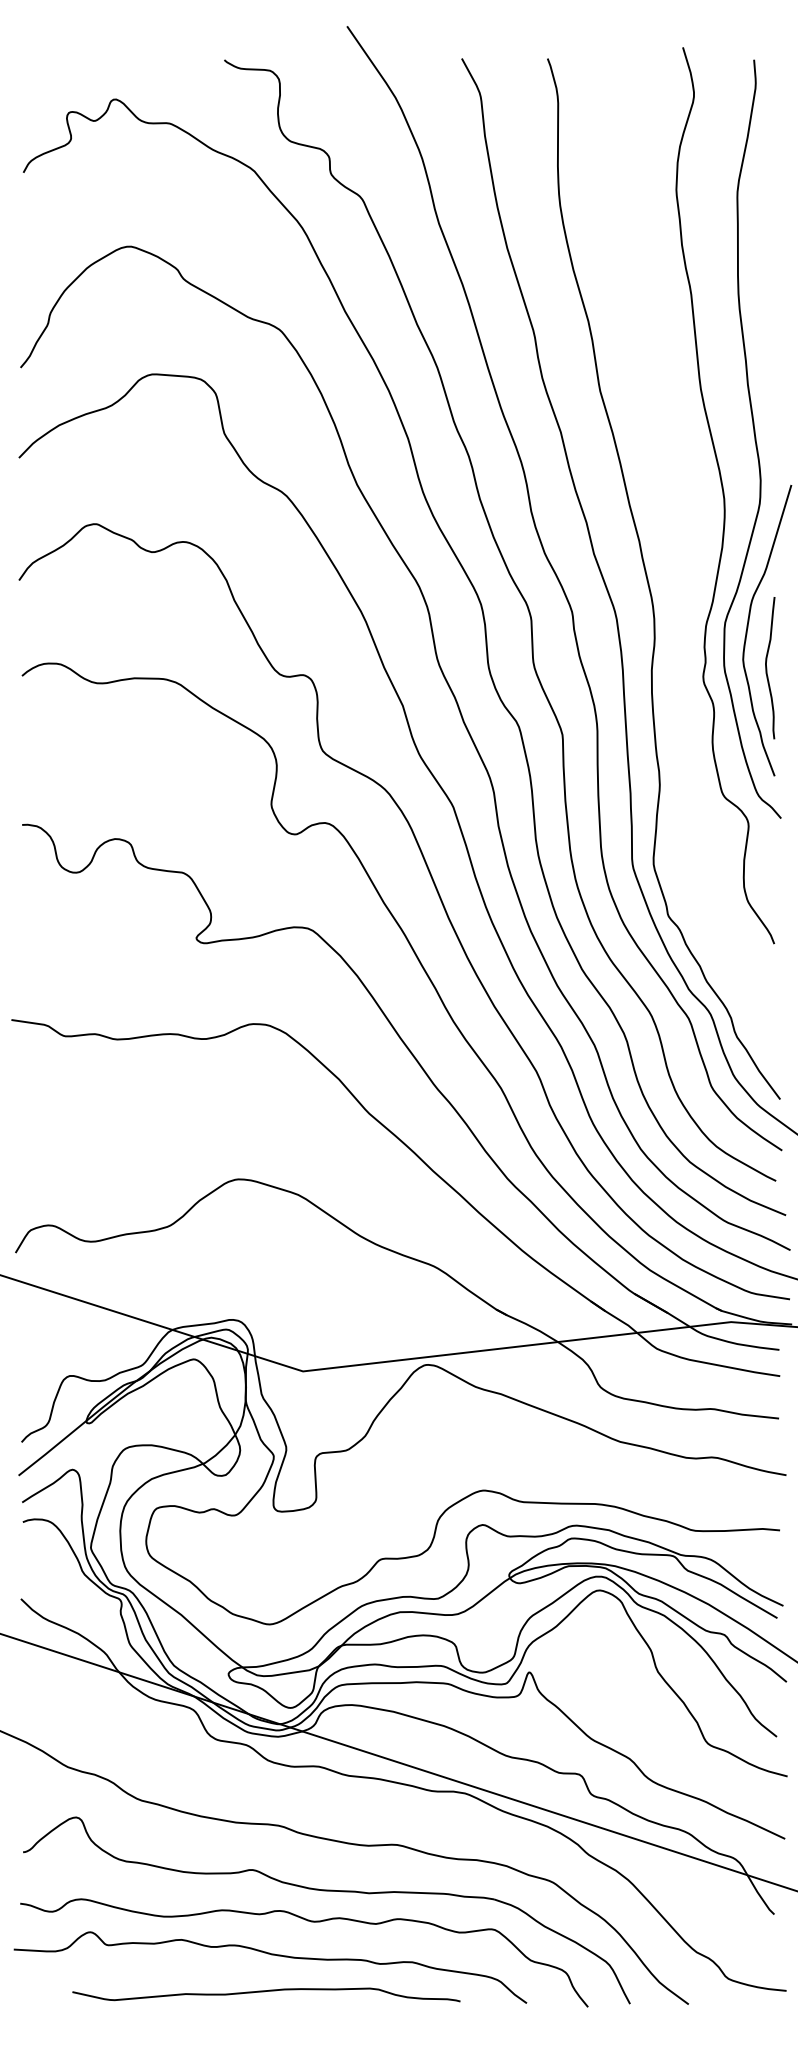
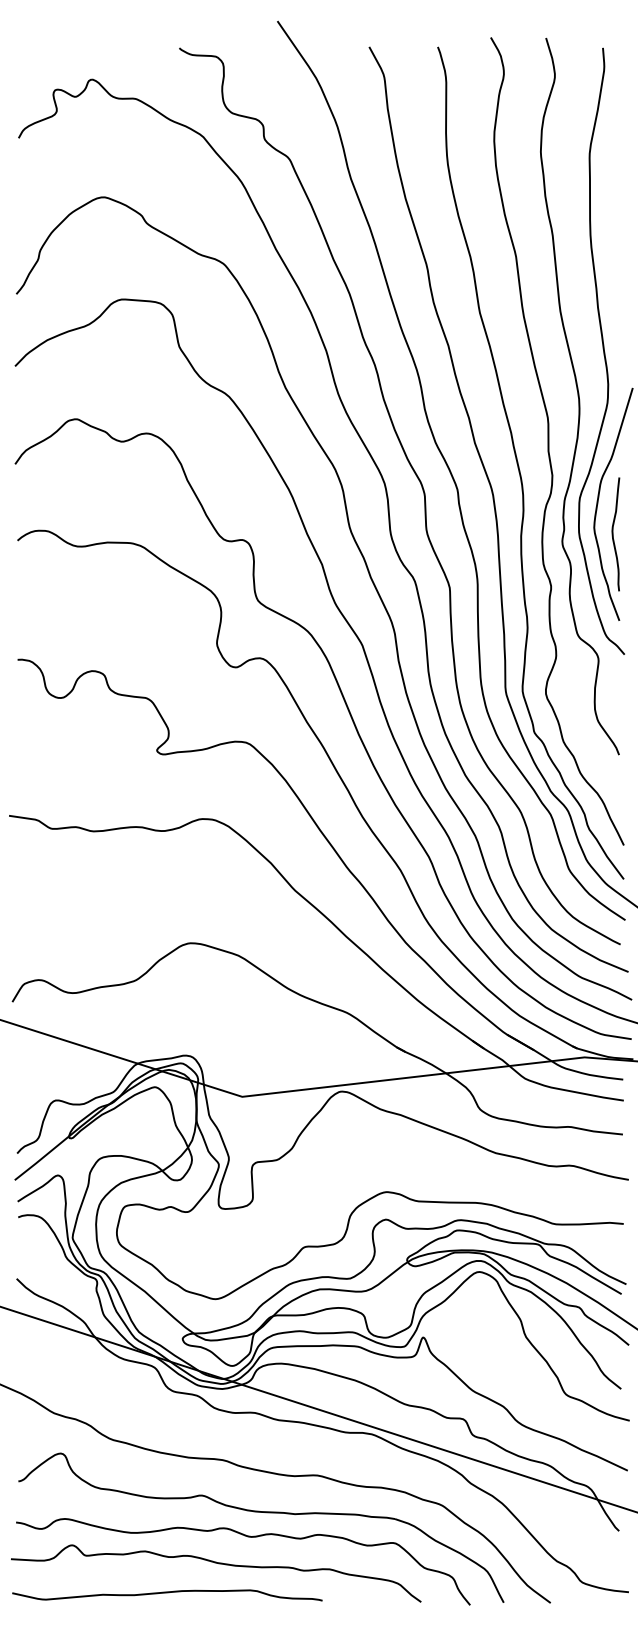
curve: (686, 551) -> (548, 441), added
curve: (264, 1992) -> (165, 1593), moved

